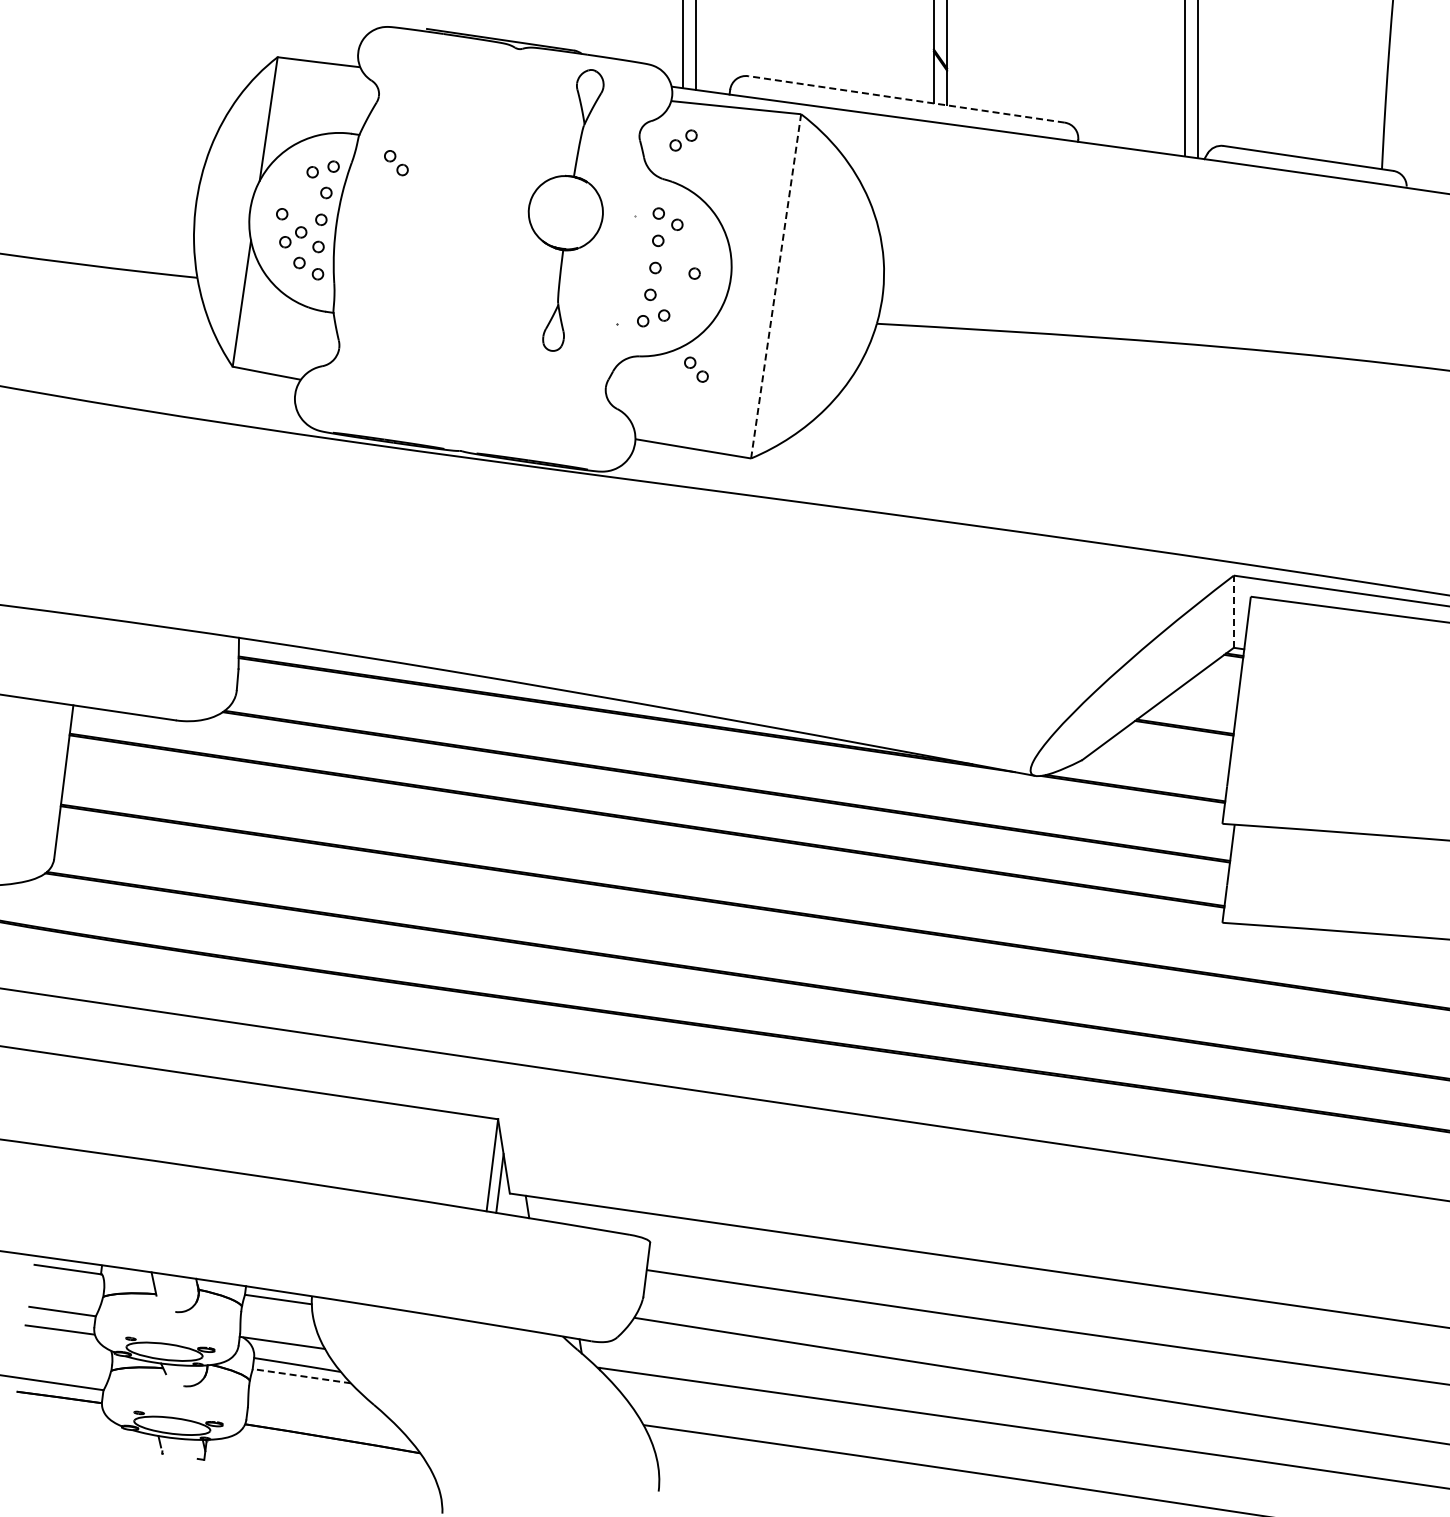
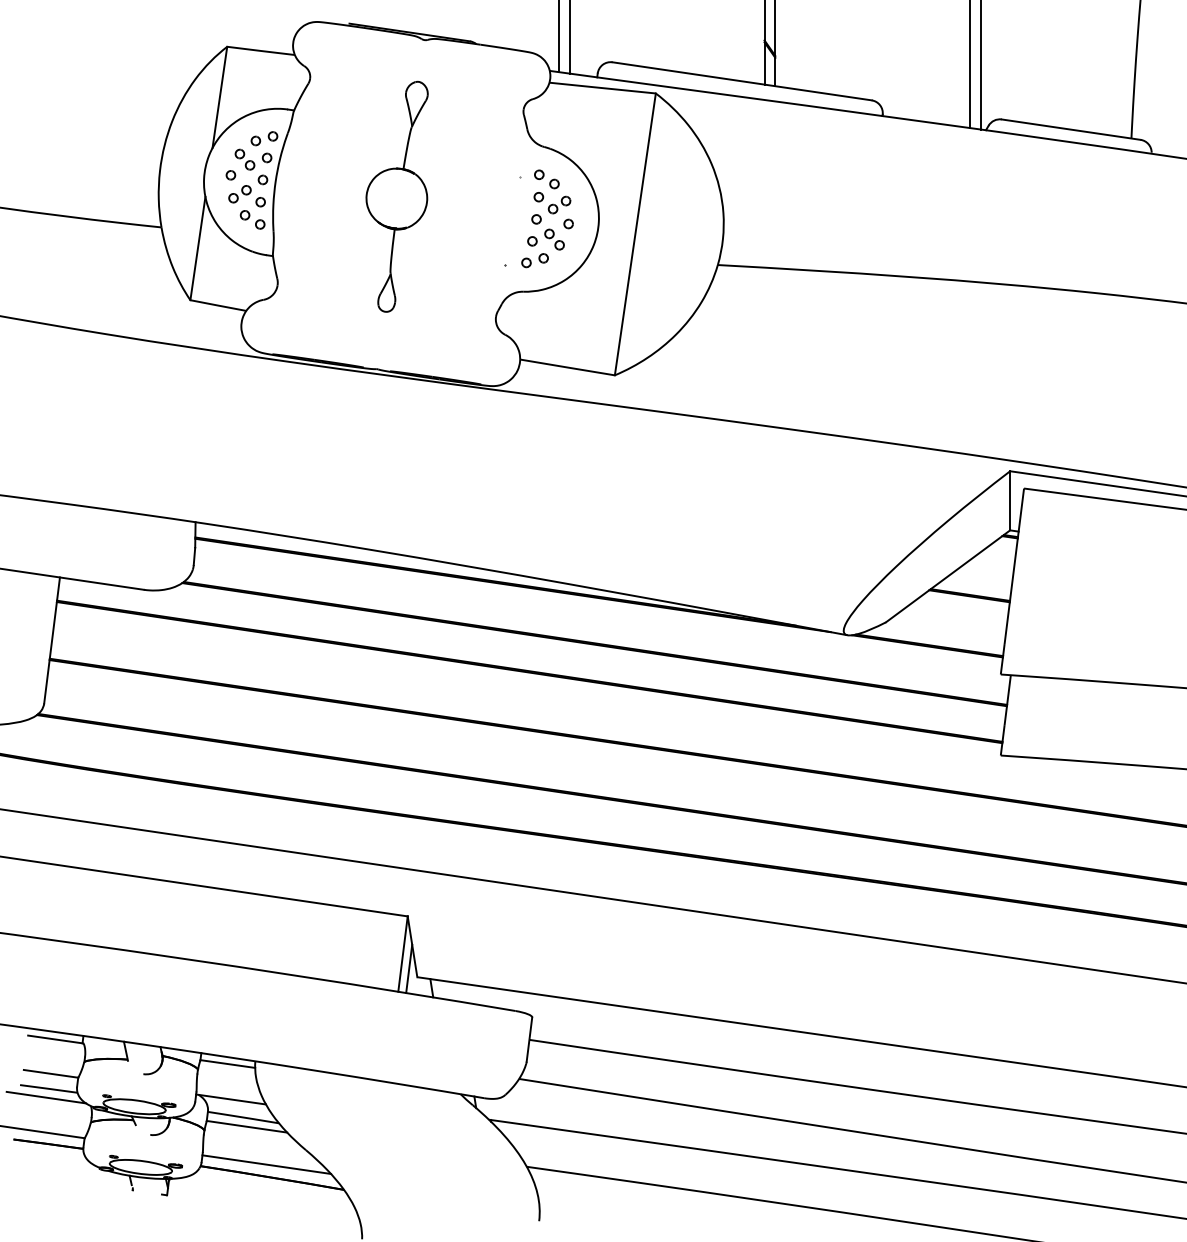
line: (906, 99) -> (742, 81), dashed -> solid
part: (683, 140) -> (559, 205), moved
part: (396, 163) -> (245, 160), moved
part: (565, 210) -> (396, 196), moved
line: (776, 286) -> (635, 234), dashed -> solid
part: (696, 369) -> (554, 239), moved
line: (1233, 611) -> (1009, 500), dashed -> solid
line: (56, 1340) -> (46, 1097), added
line: (301, 1376) -> (246, 1127), dashed -> solid
line: (325, 1422) -> (266, 1164), added

